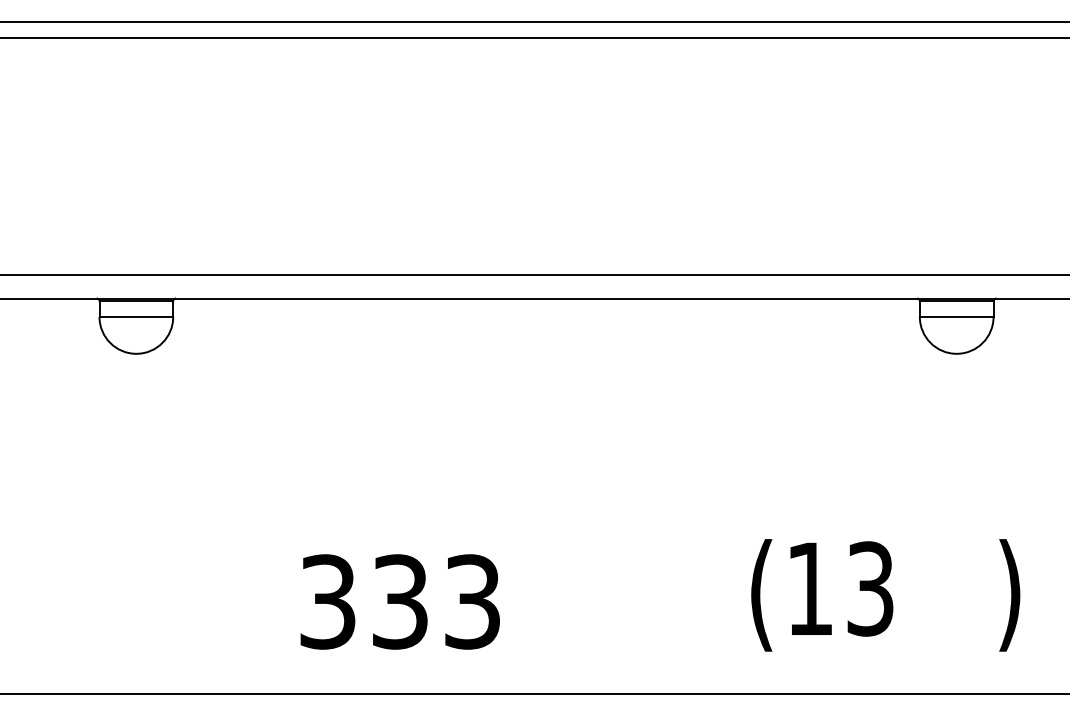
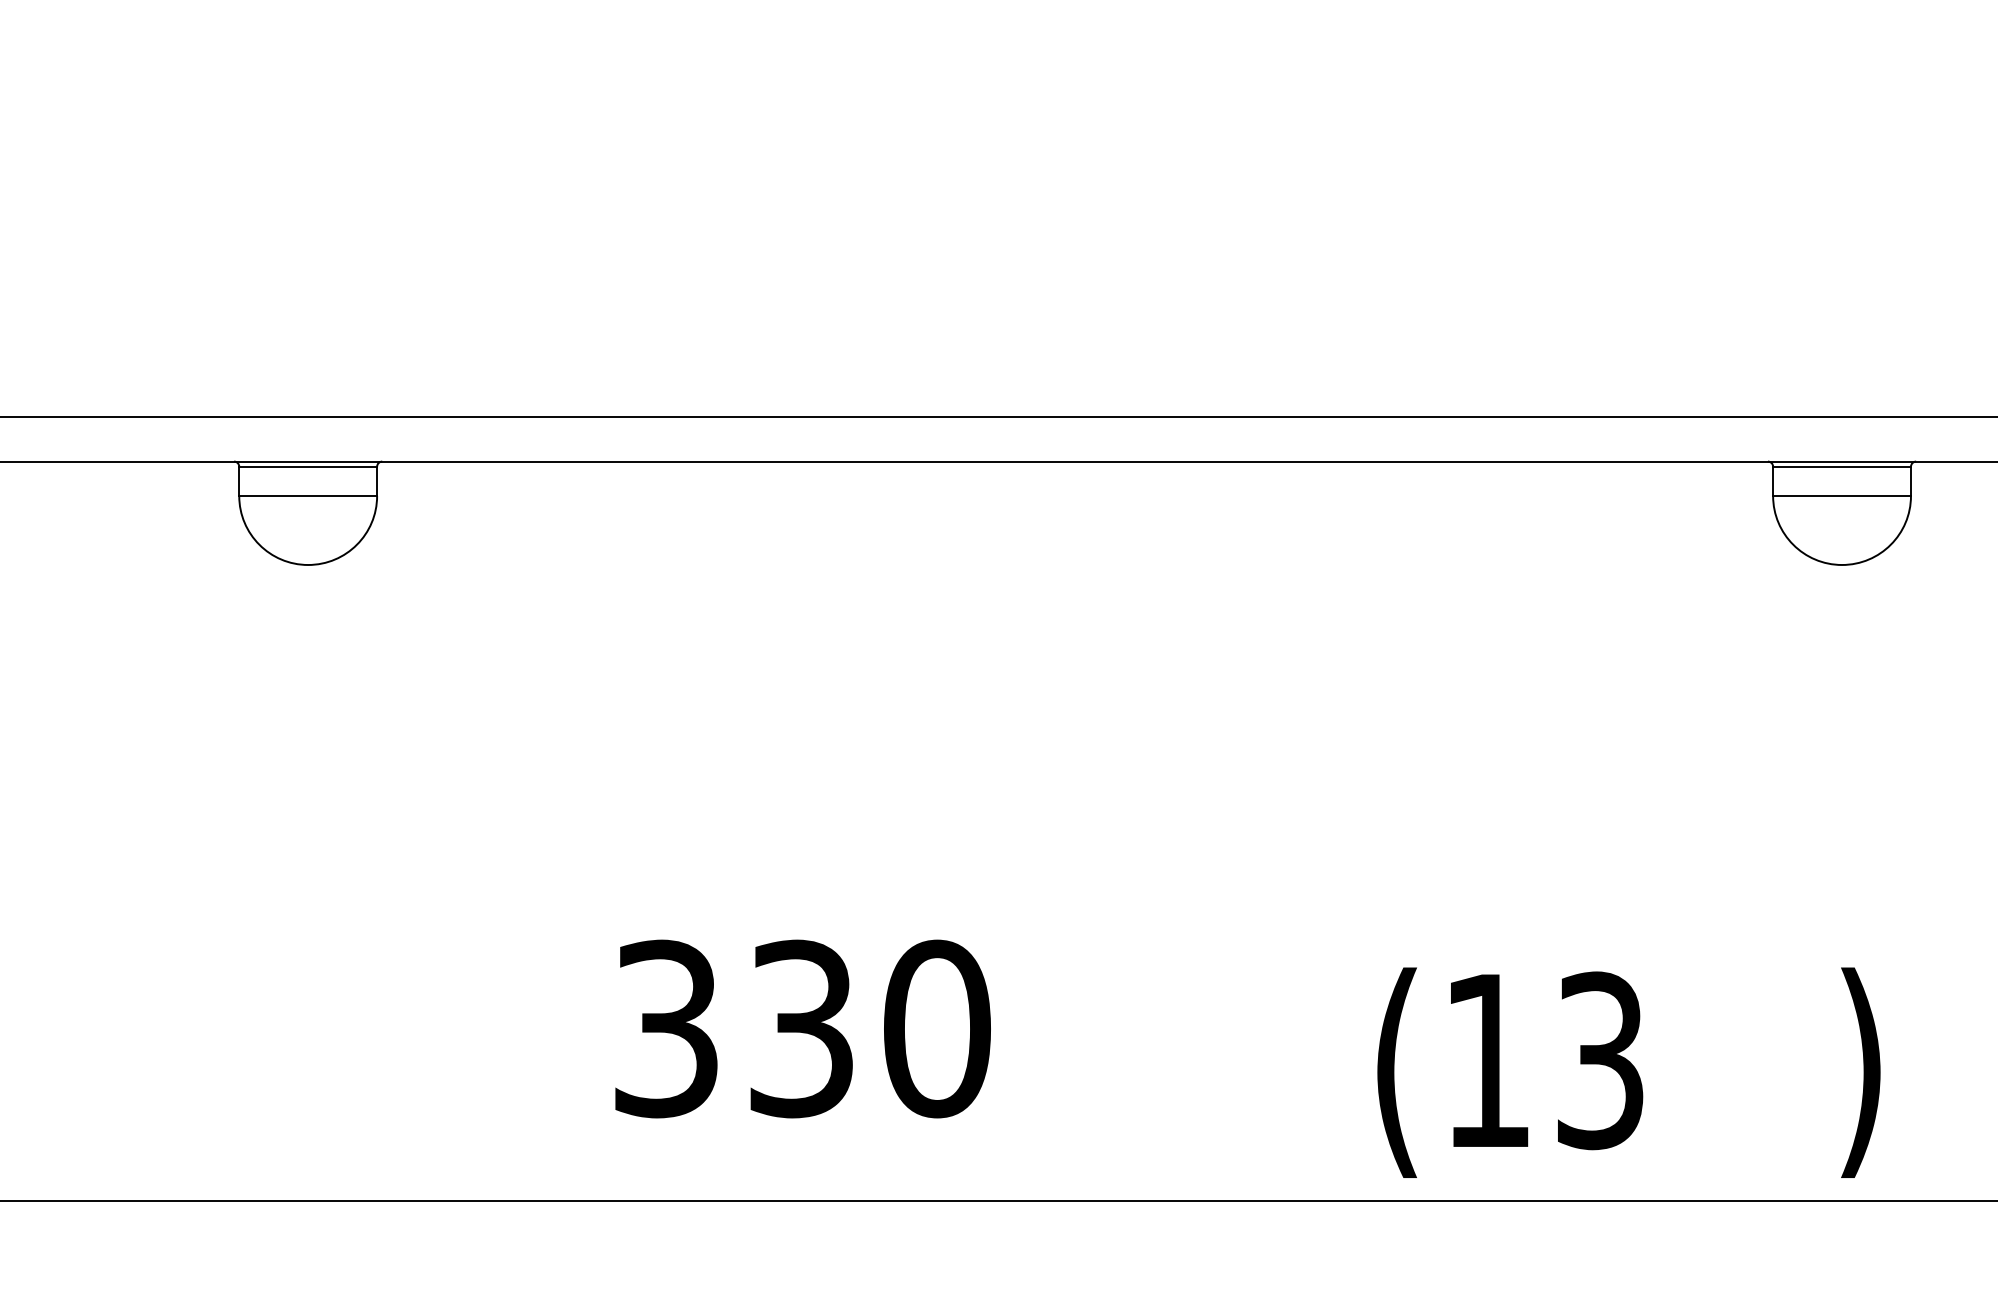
text: (885, 595) -> (1628, 1072), moved
text: (472, 601) -> (936, 1028), 333 -> 330

